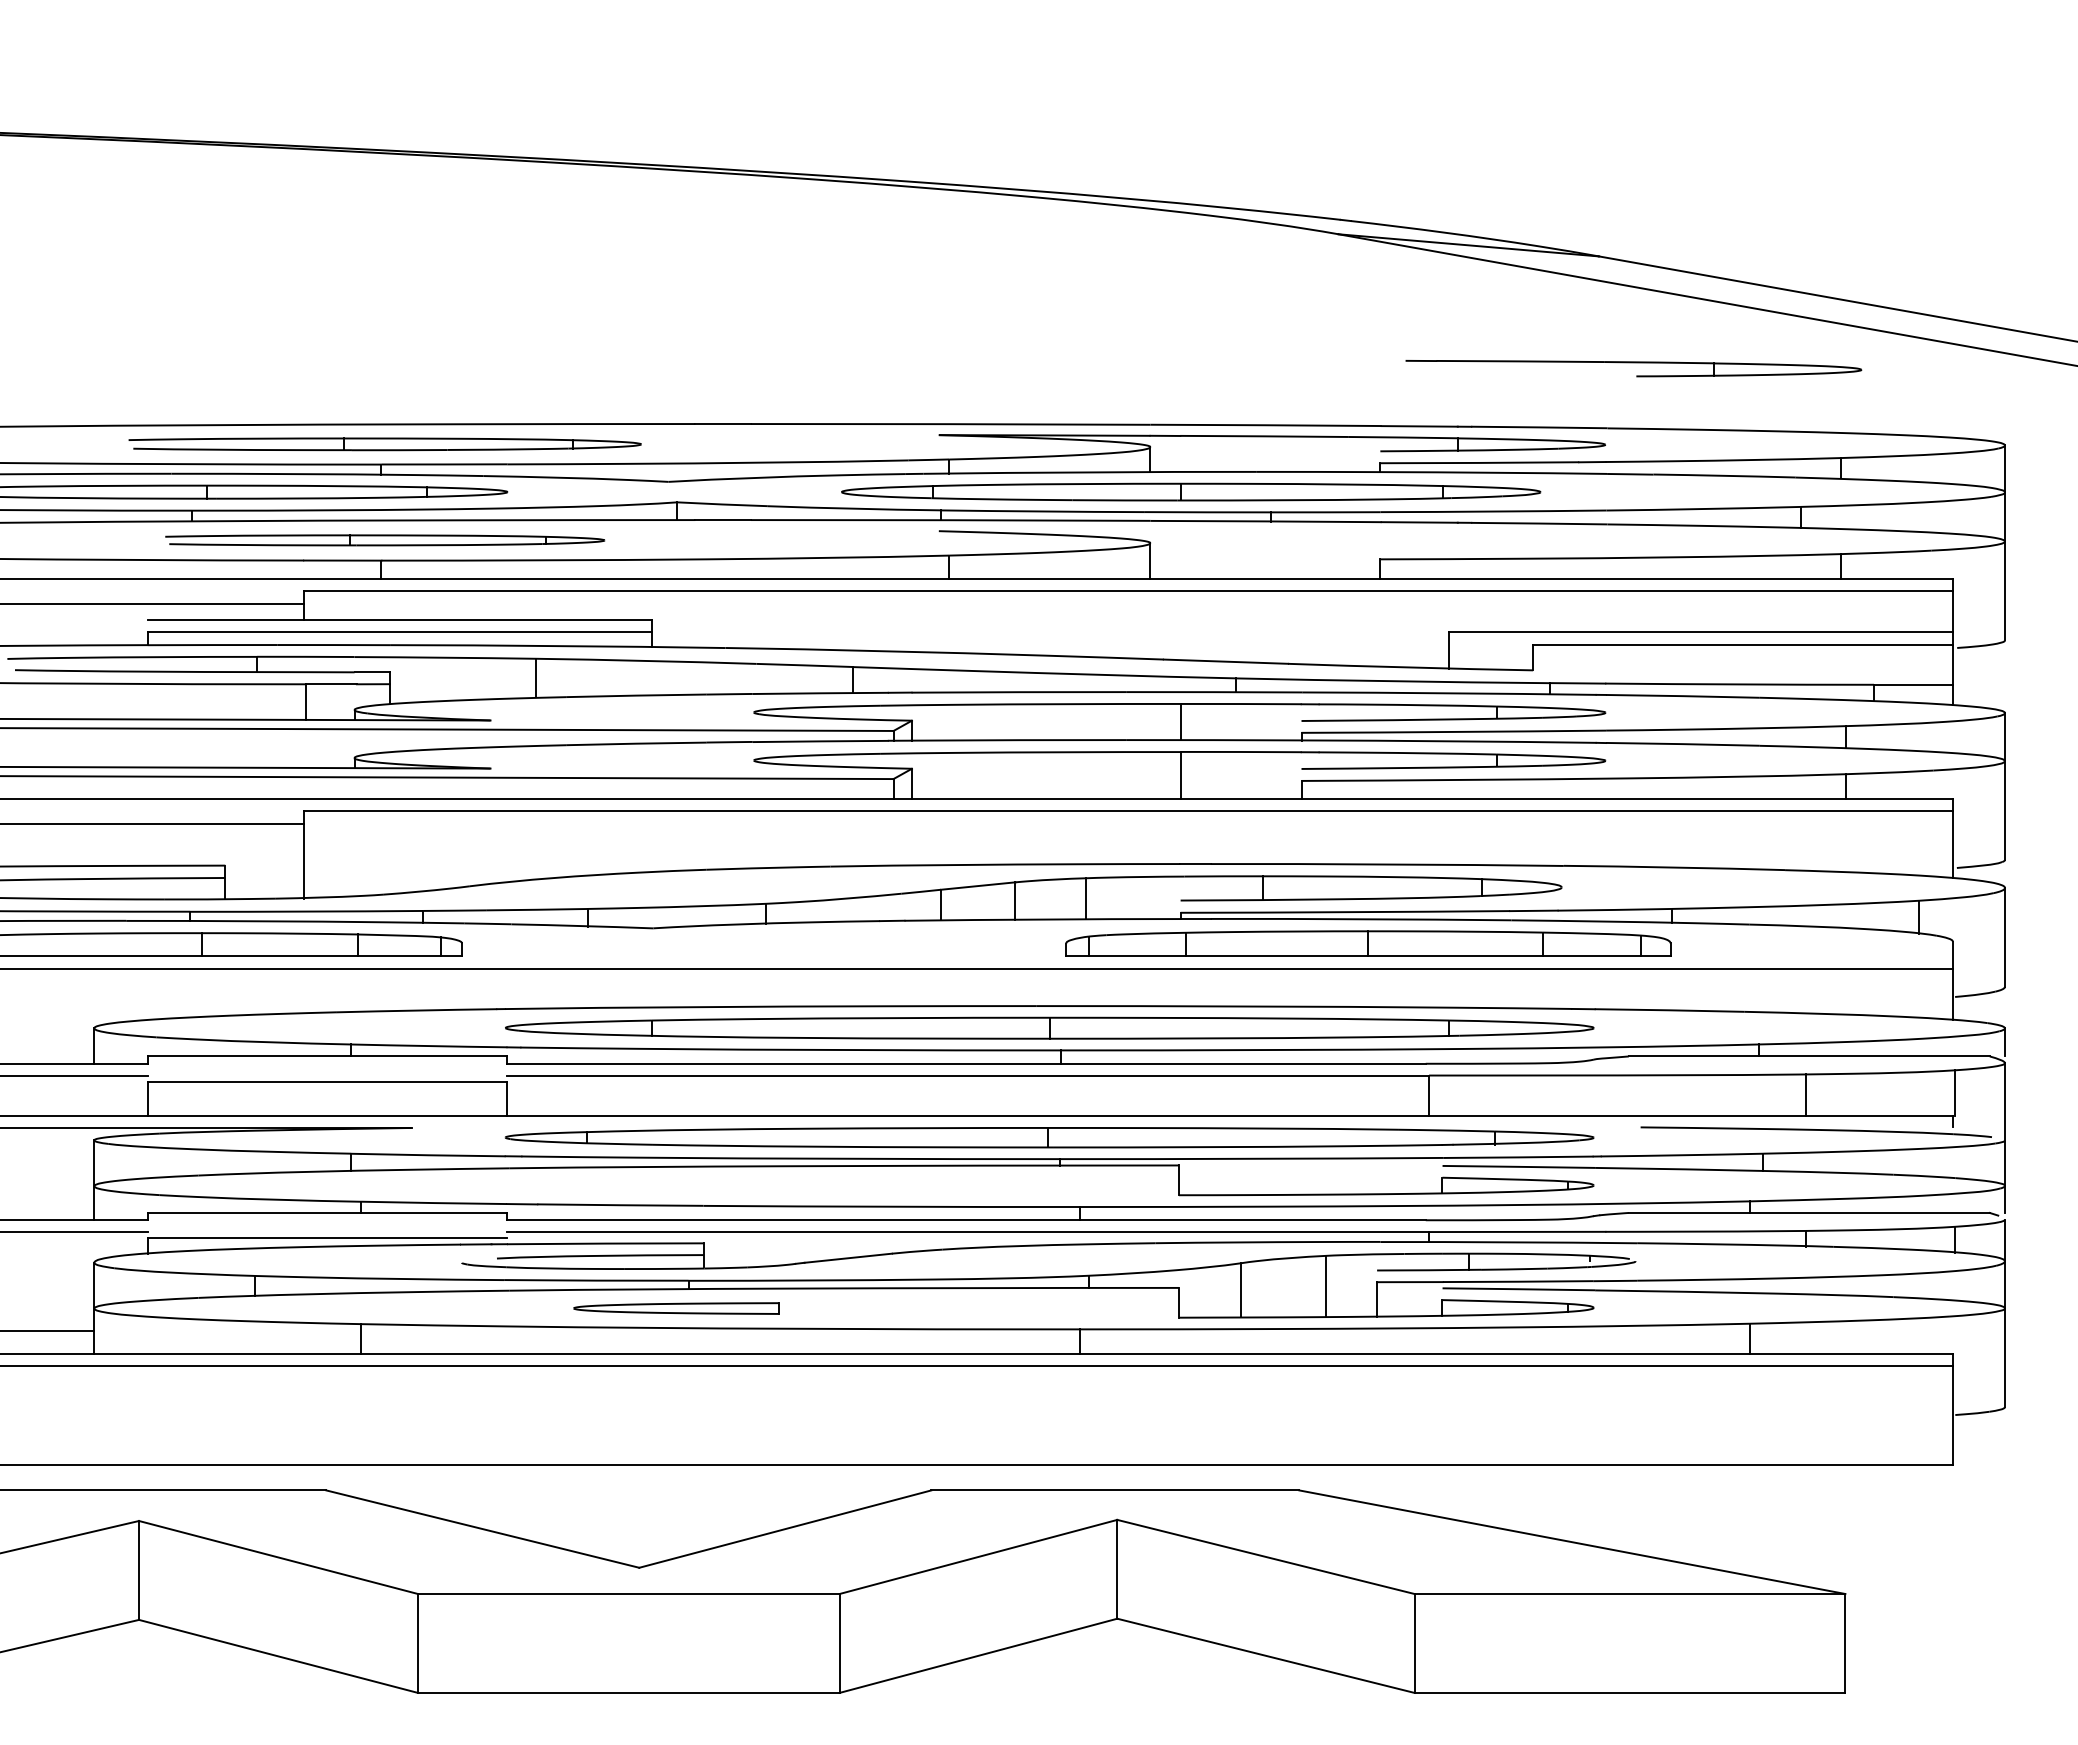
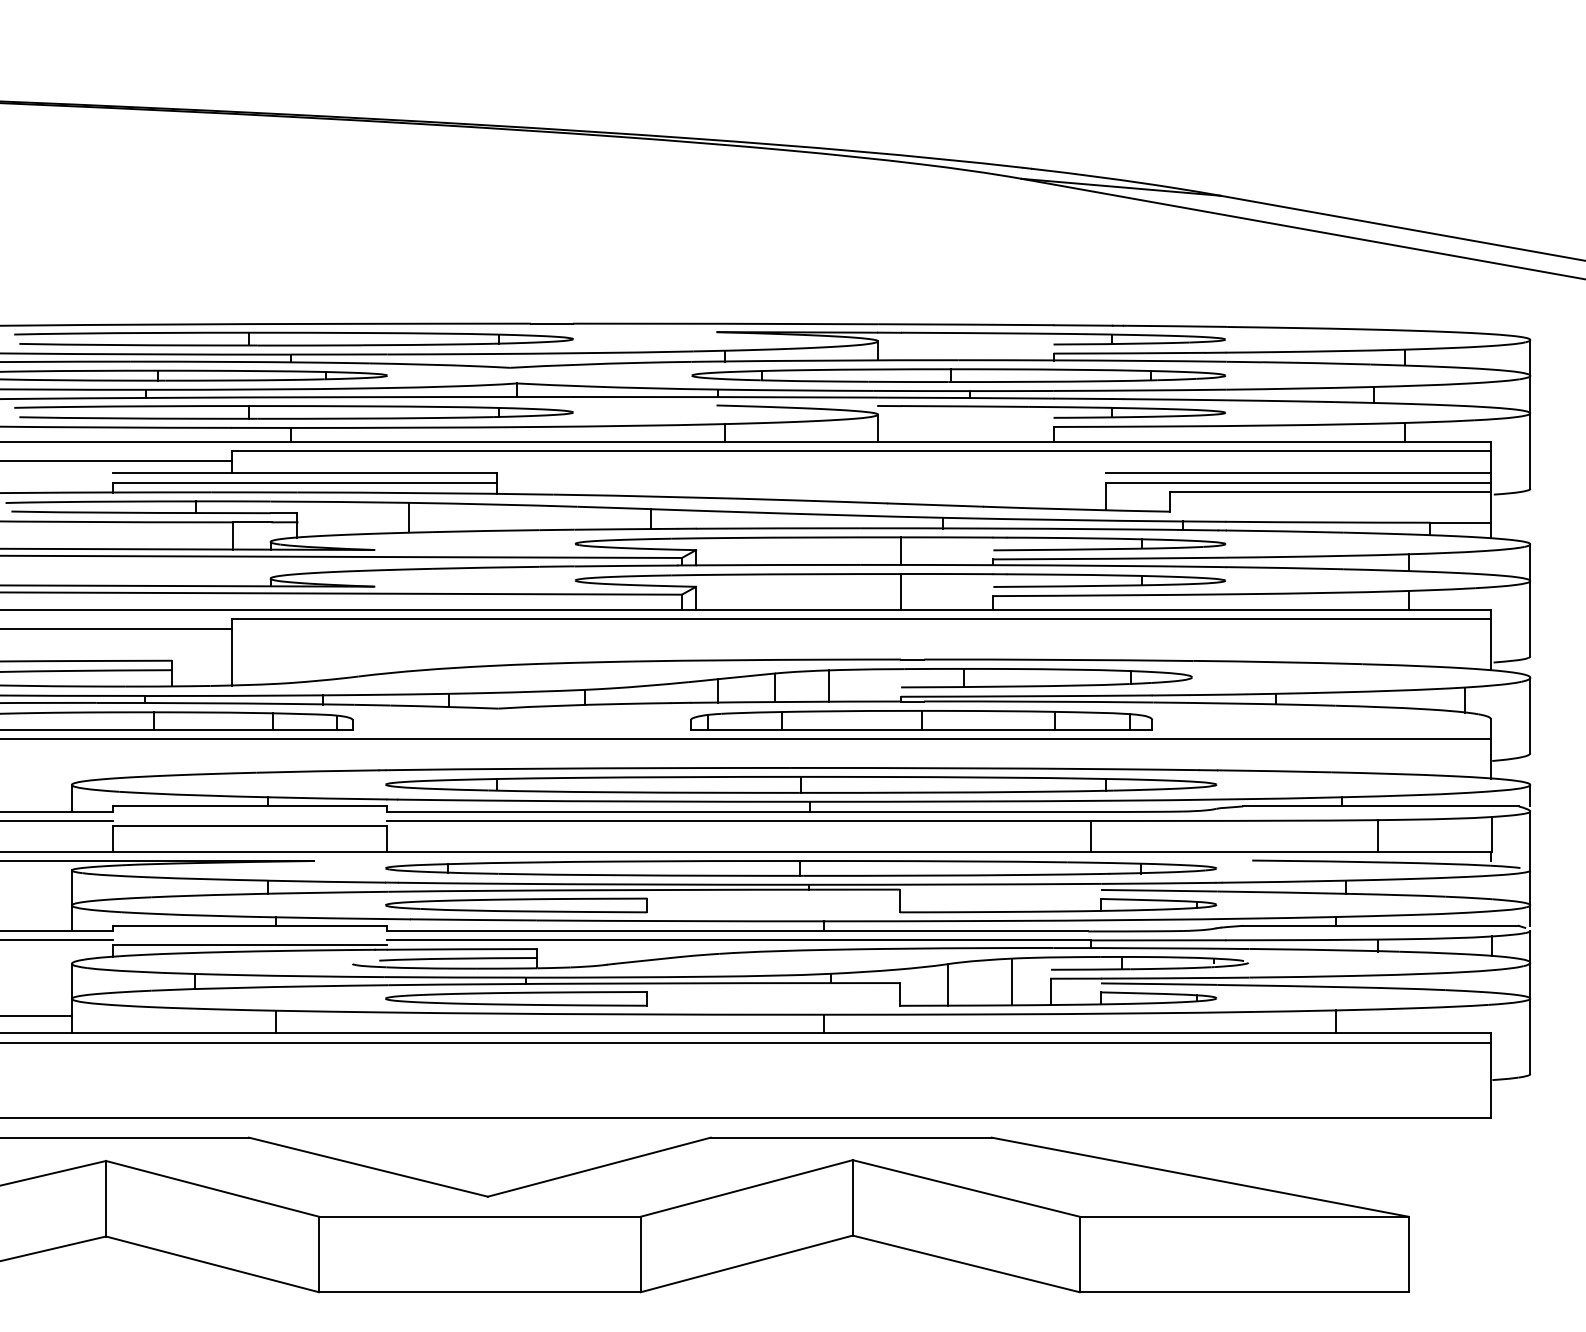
part: (1633, 368) -> (1051, 411), moved
part: (384, 444) -> (293, 339), size x1.43
part: (1191, 491) -> (959, 375), moved
part: (384, 540) -> (293, 412), size x1.67
line: (1700, 619) -> (1297, 472), added
part: (1368, 943) -> (921, 720), moved
part: (676, 1186) -> (516, 905), added
part: (676, 1308) -> (516, 998), size x1.67

